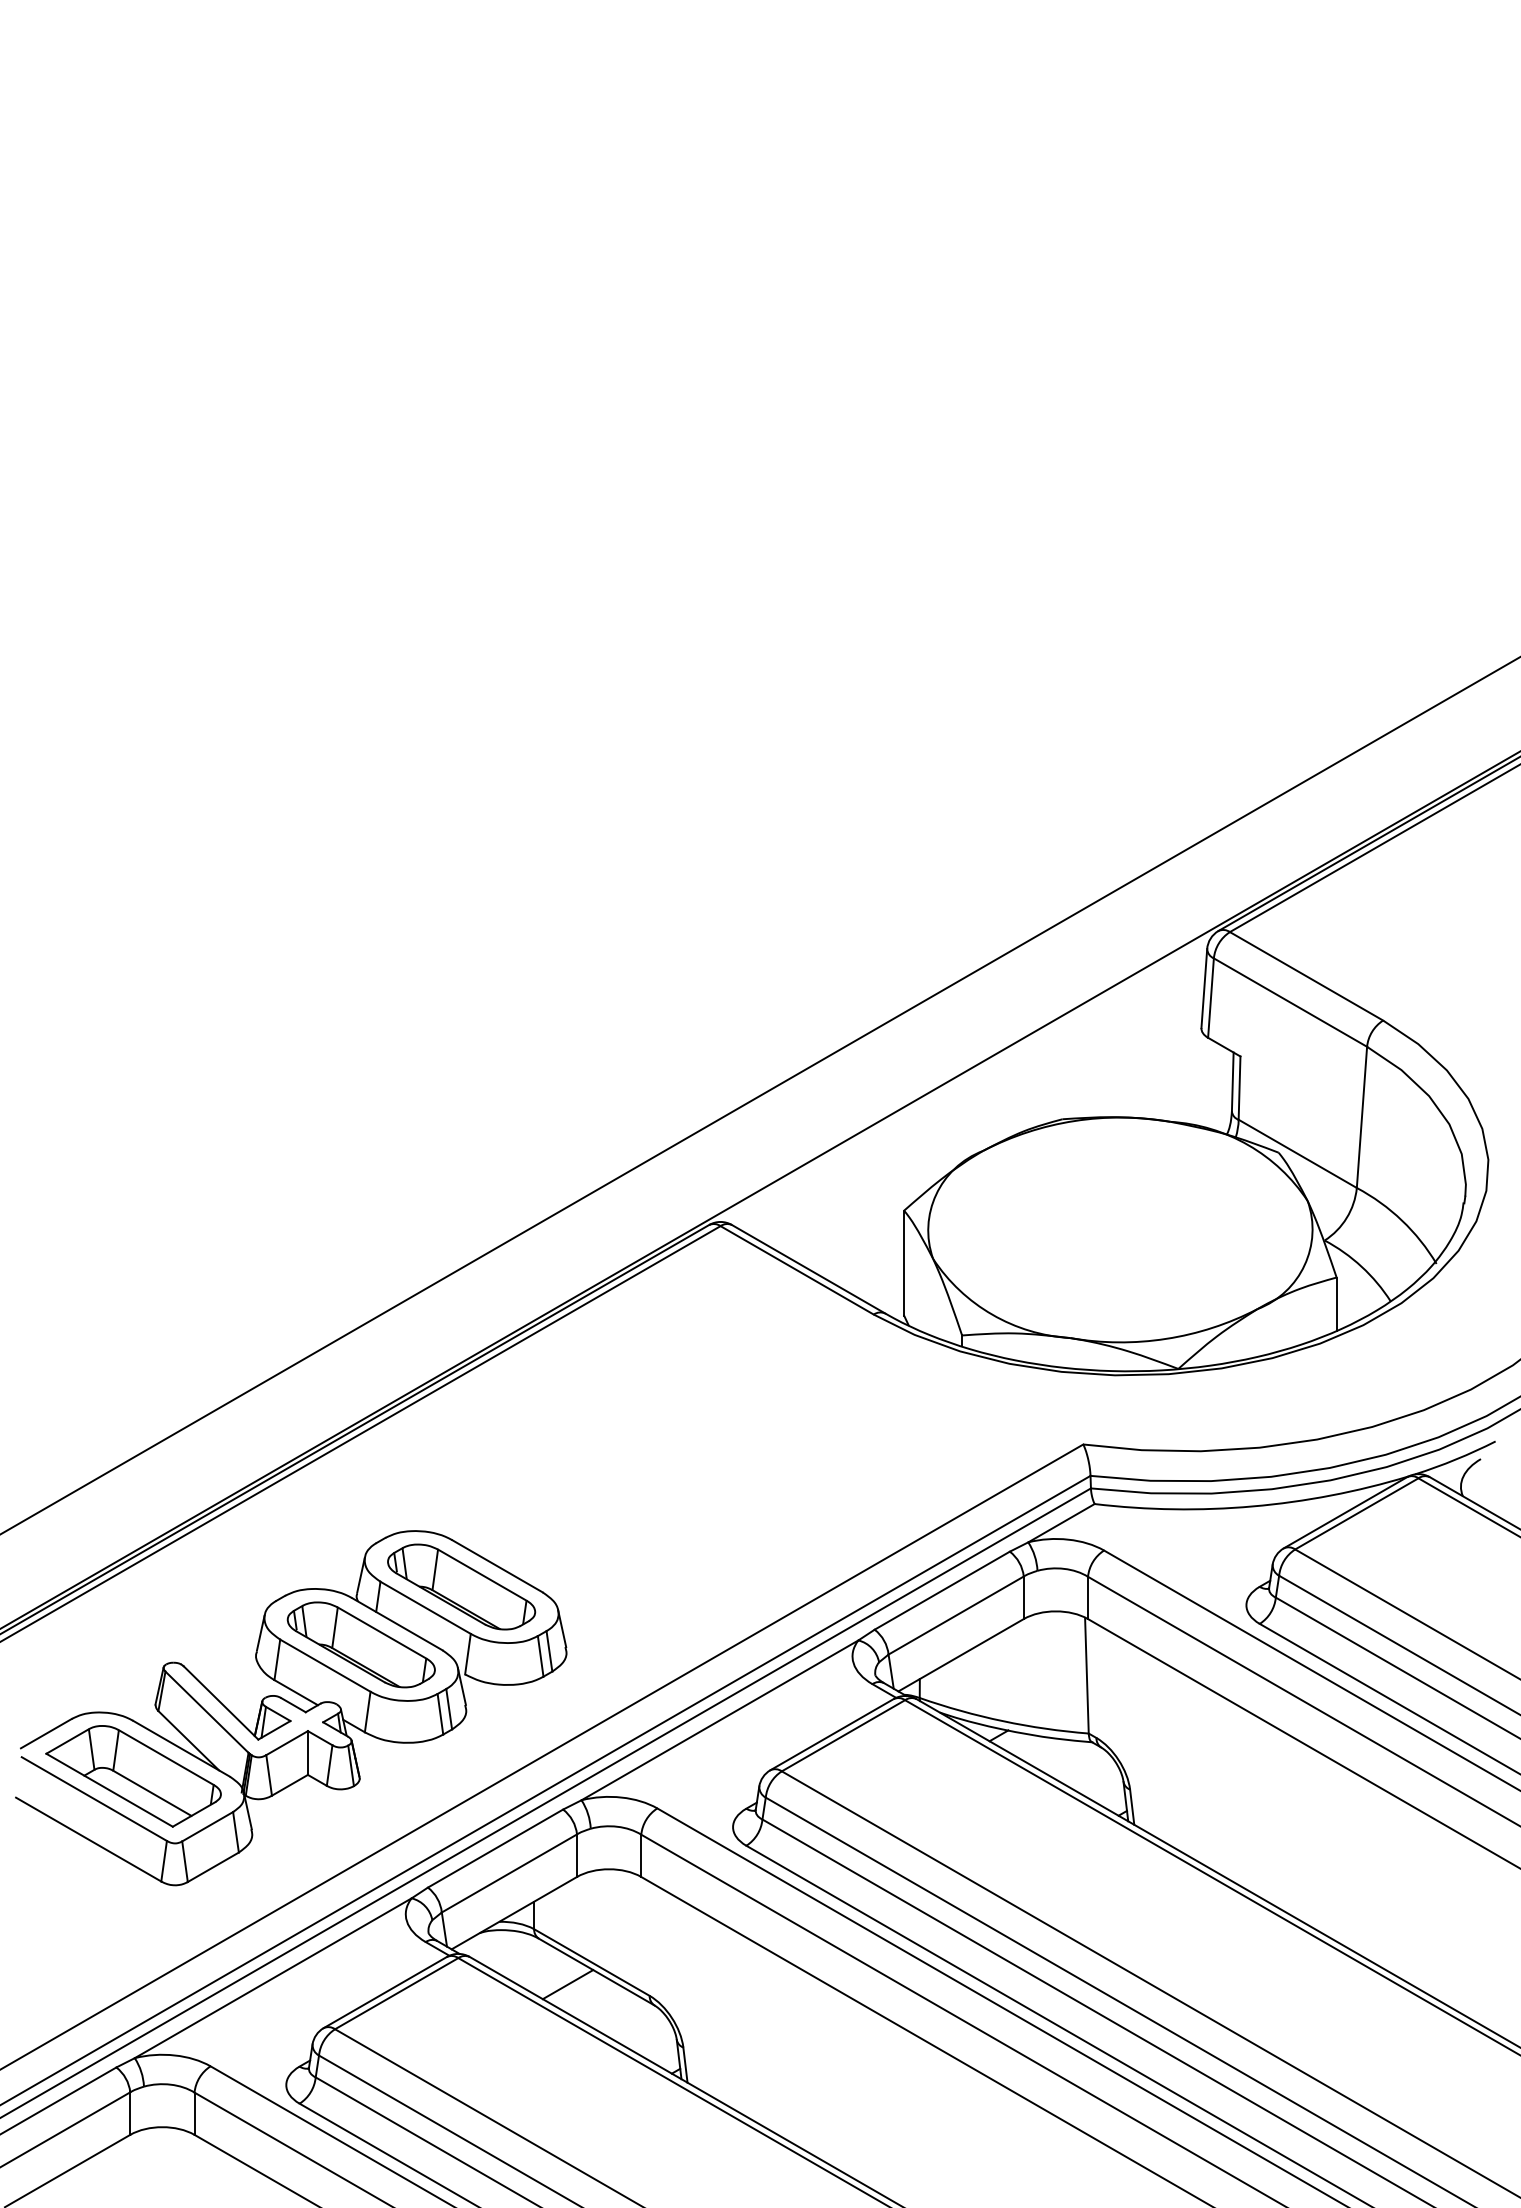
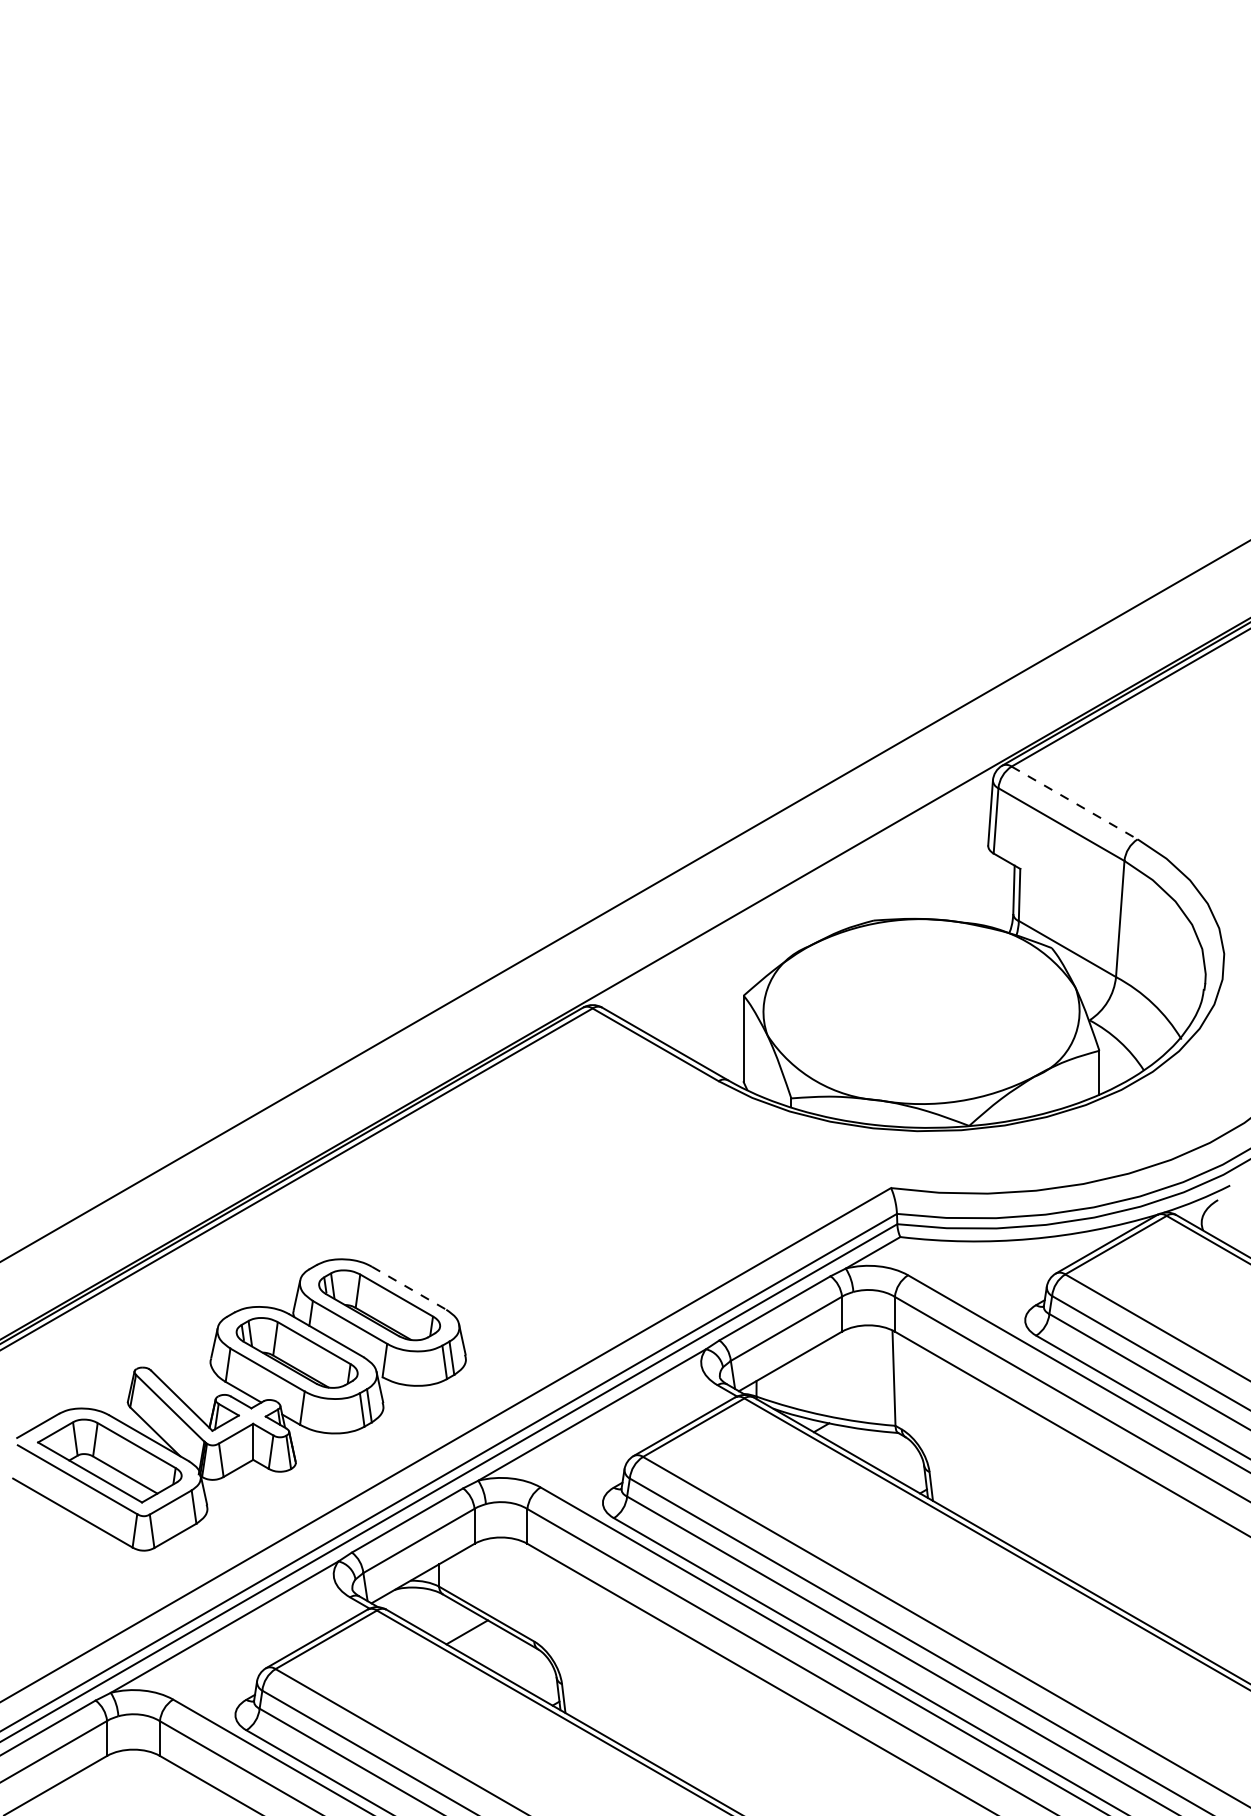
line: (1306, 975) -> (1074, 802), solid -> dashed
line: (497, 1566) -> (409, 1288), solid -> dashed

